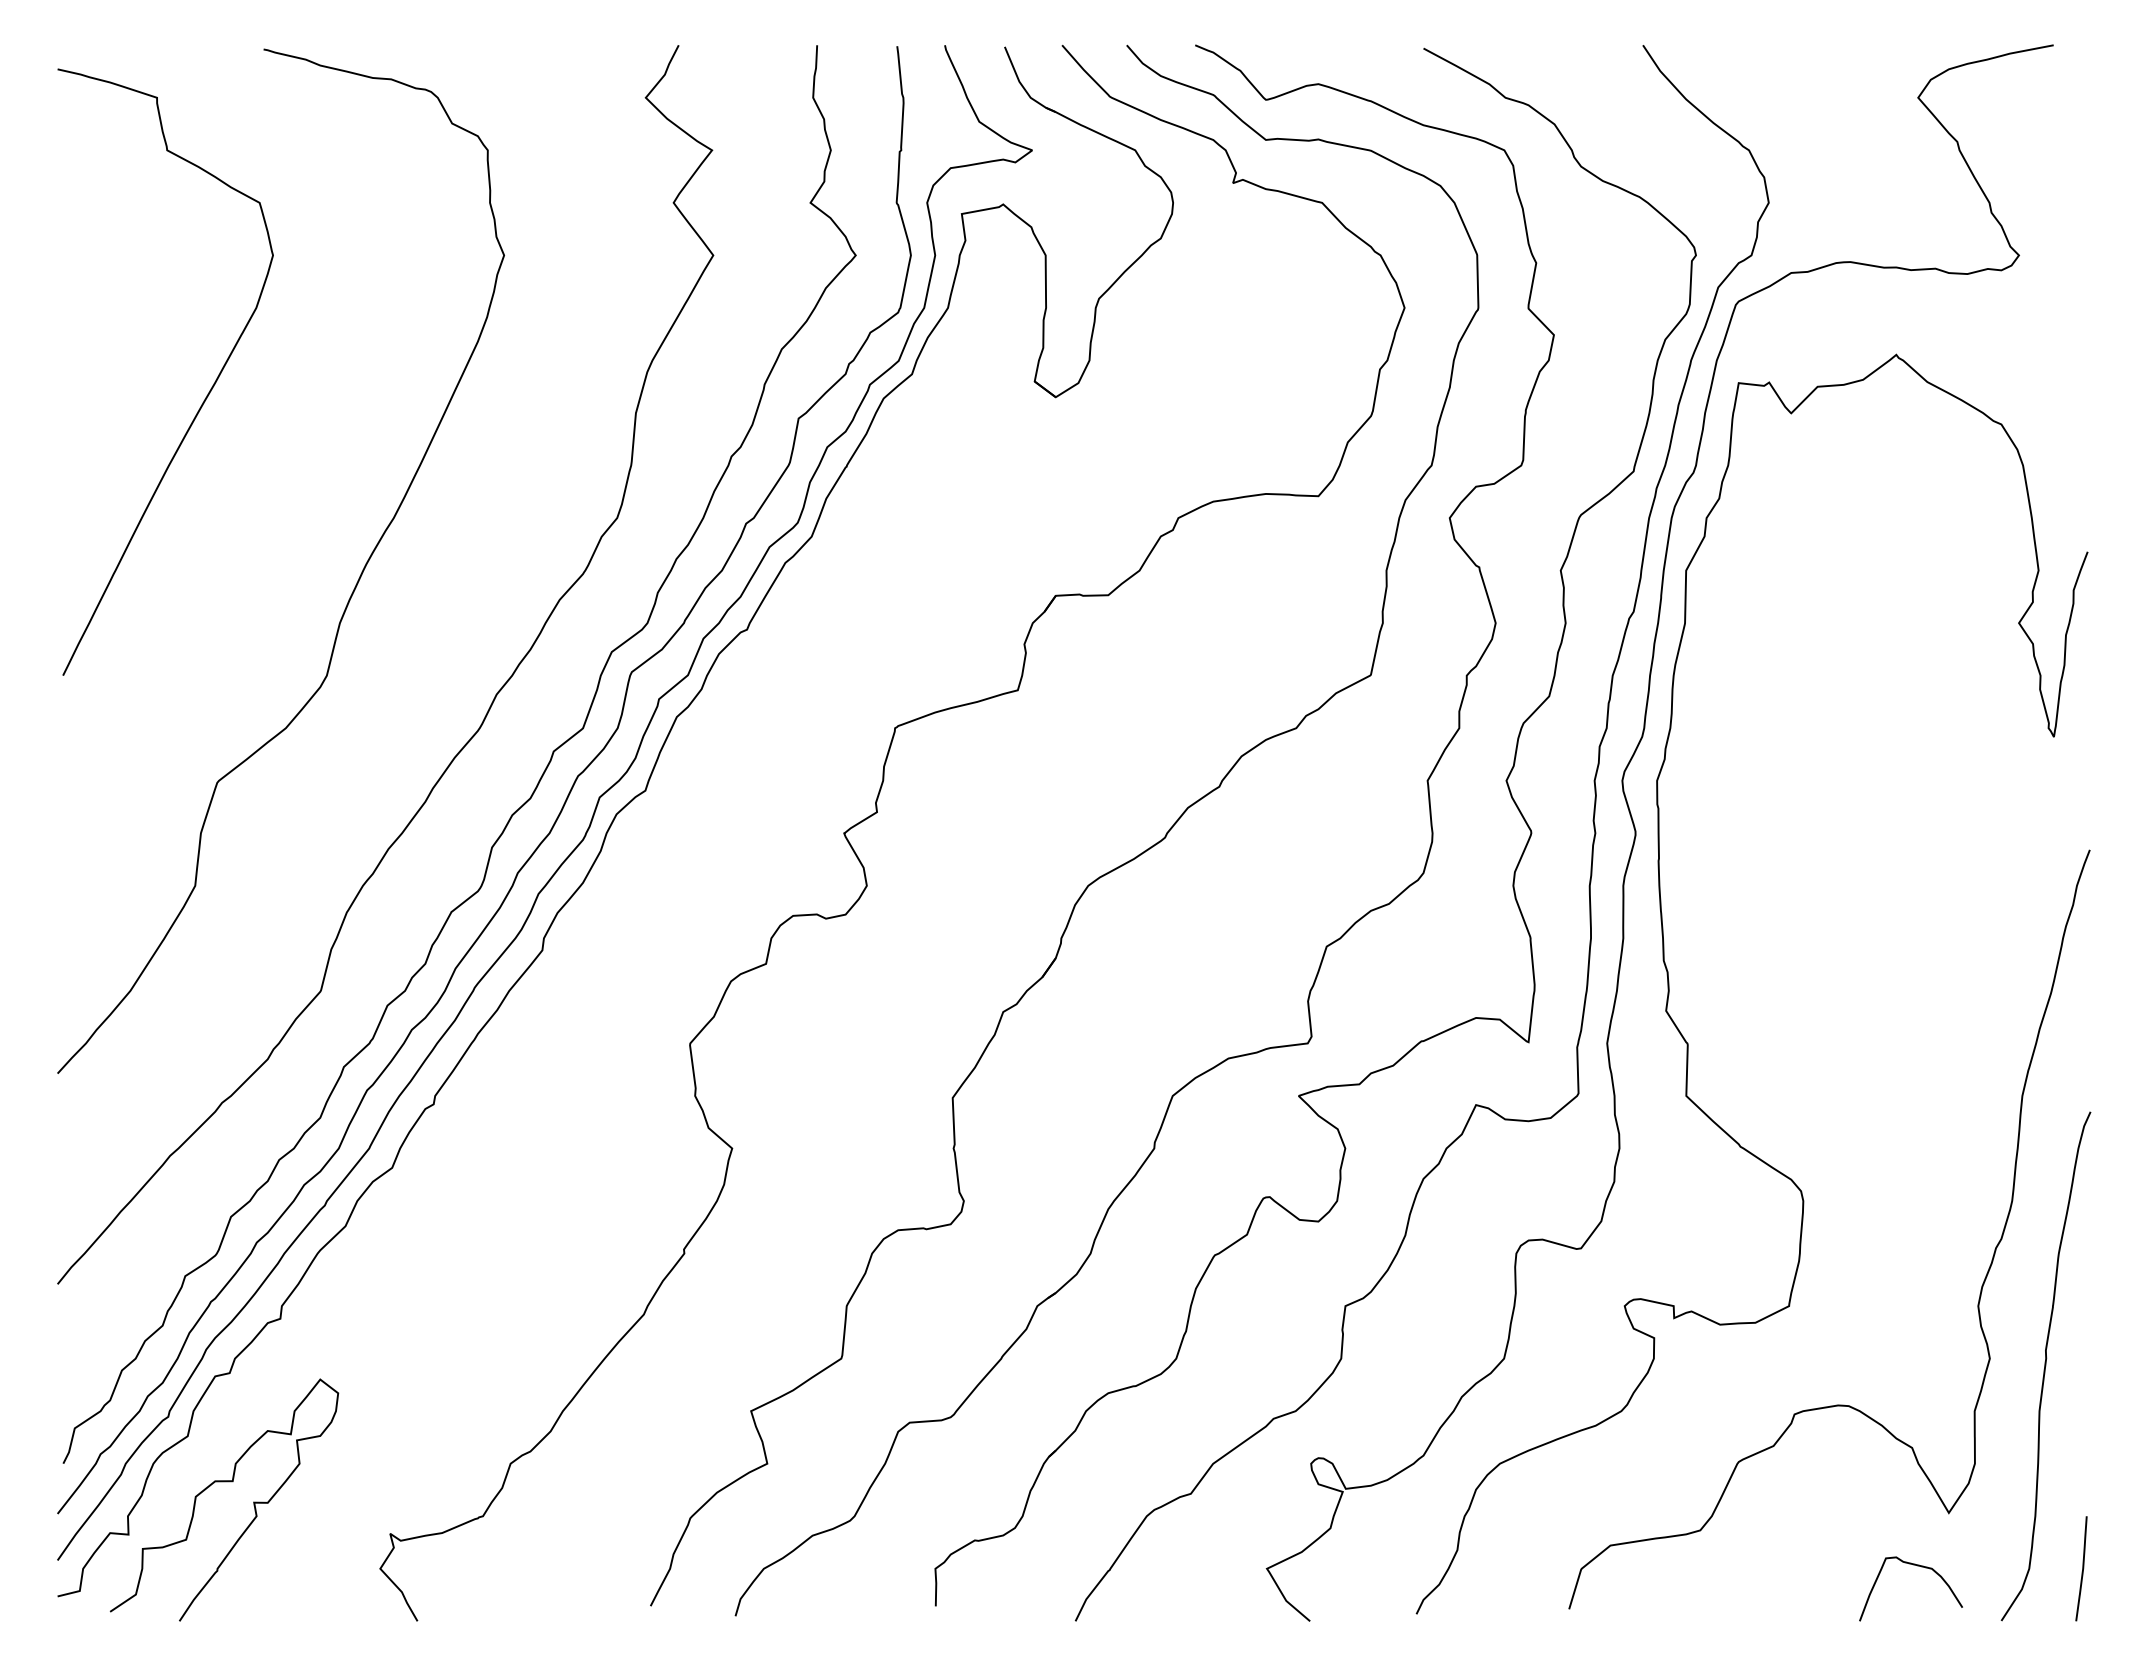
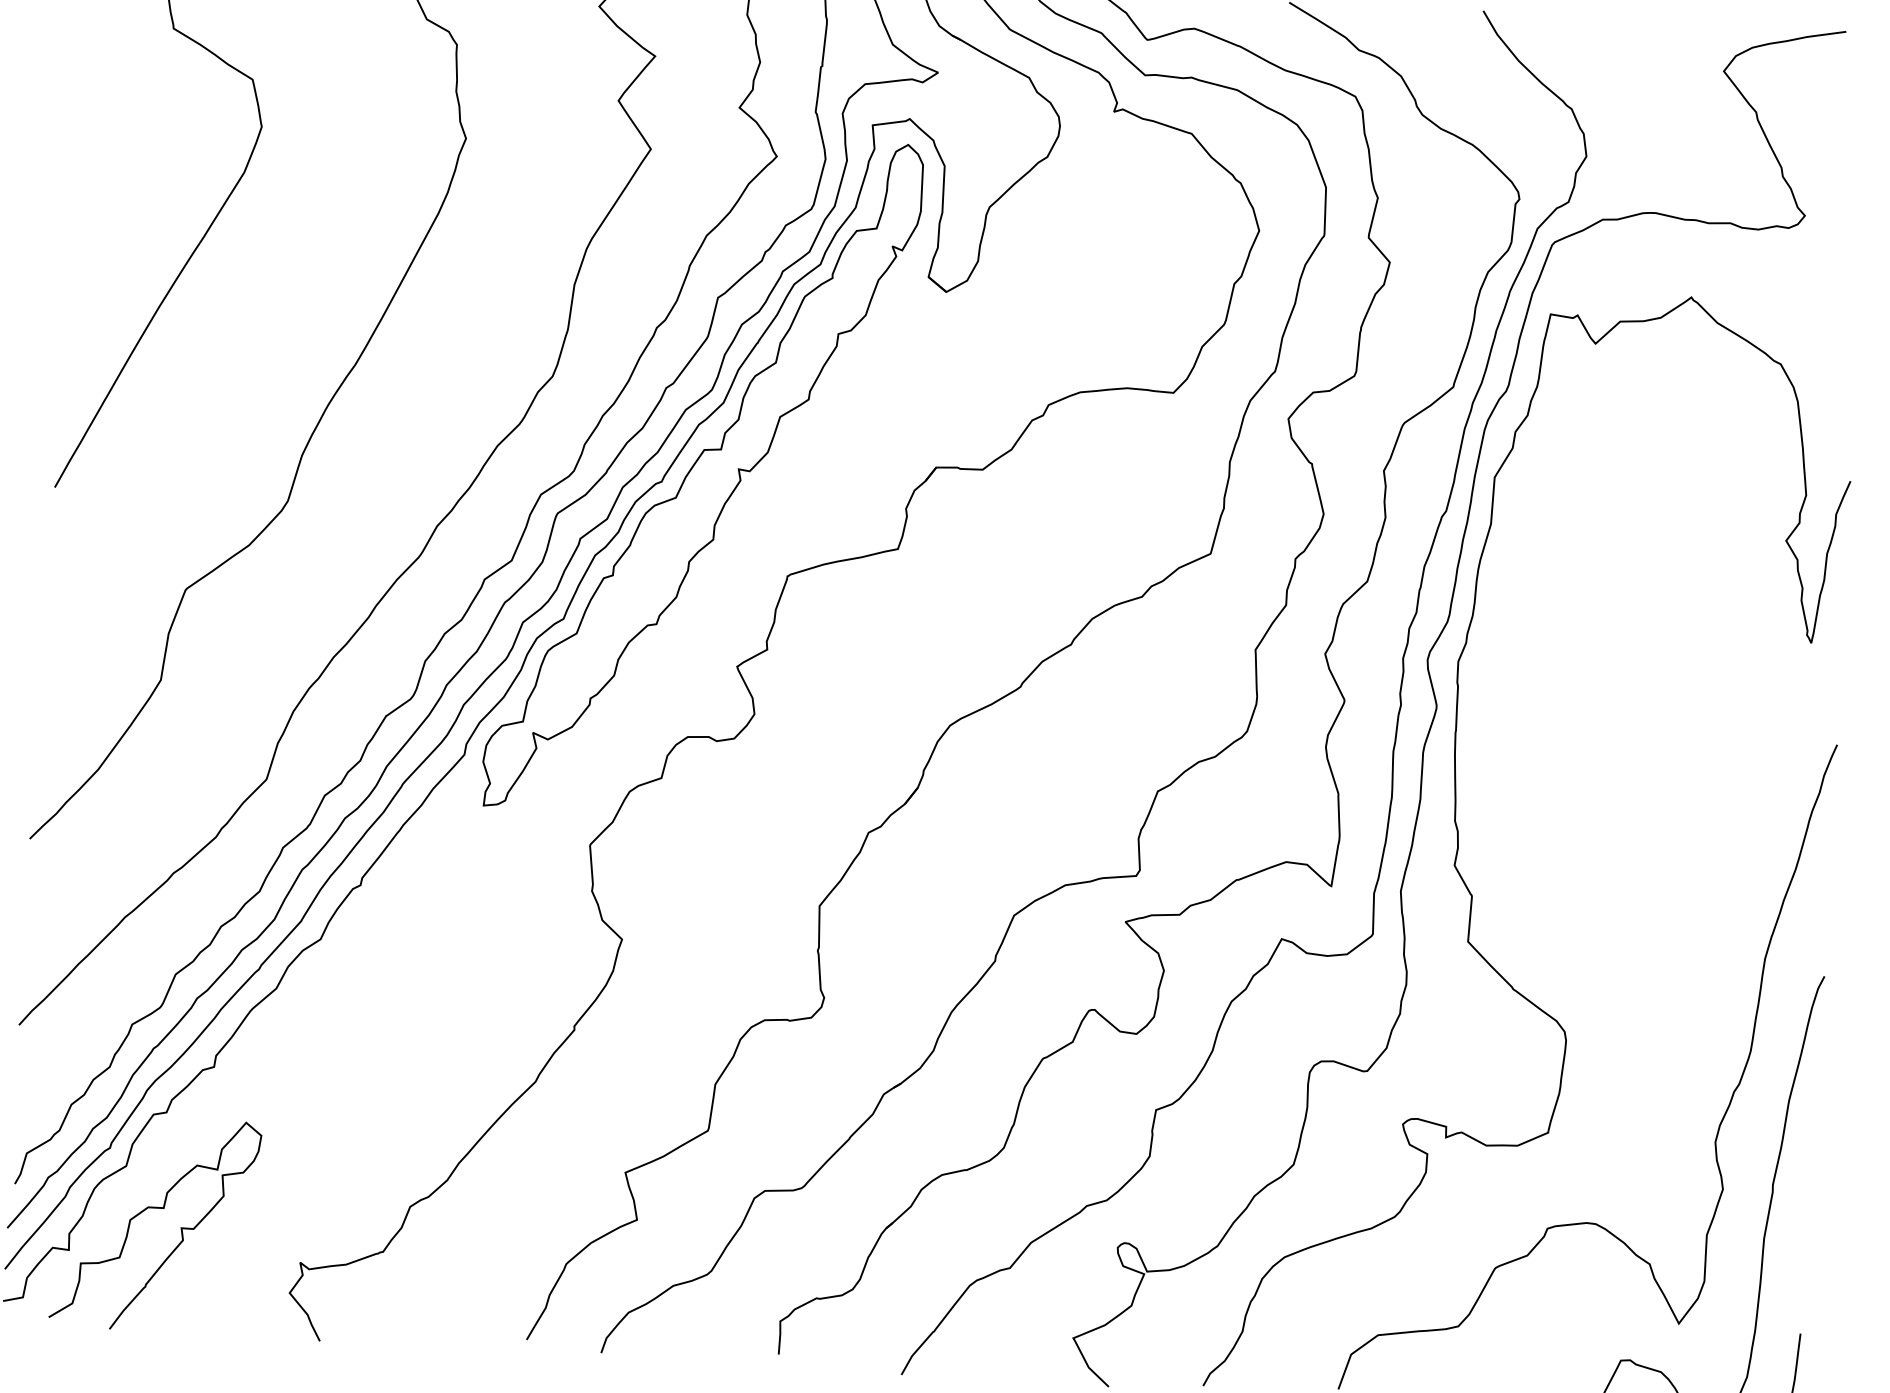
part: (792, 619) -> (702, 475), added

